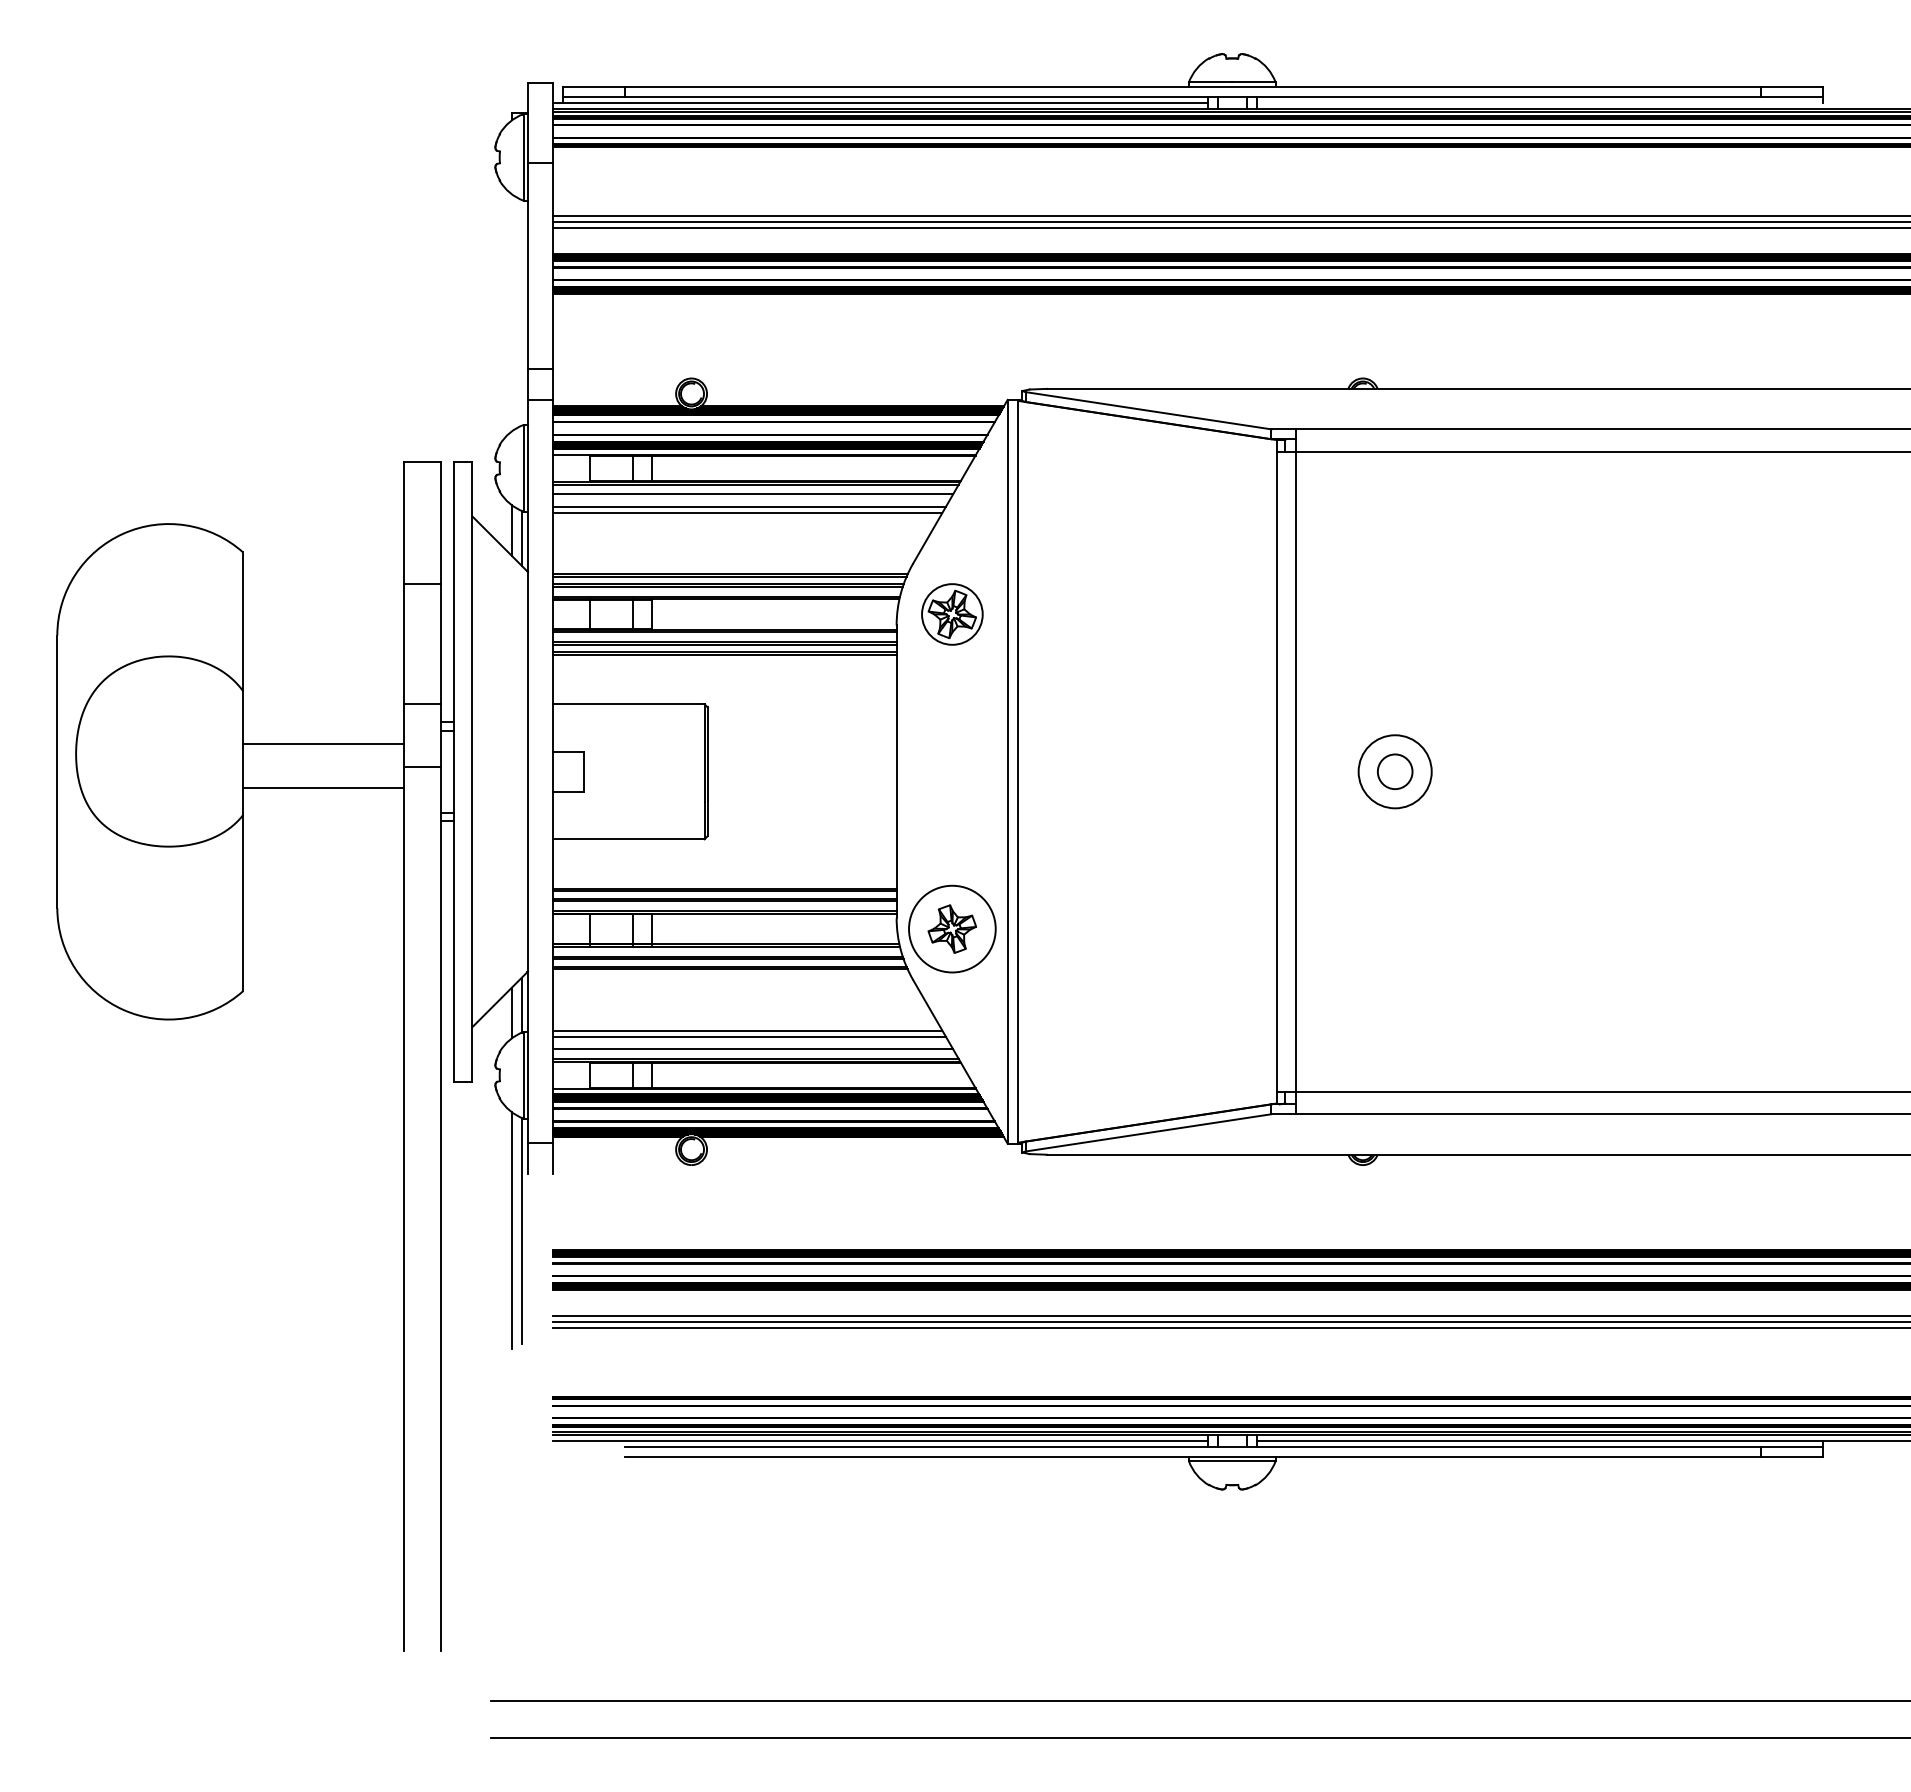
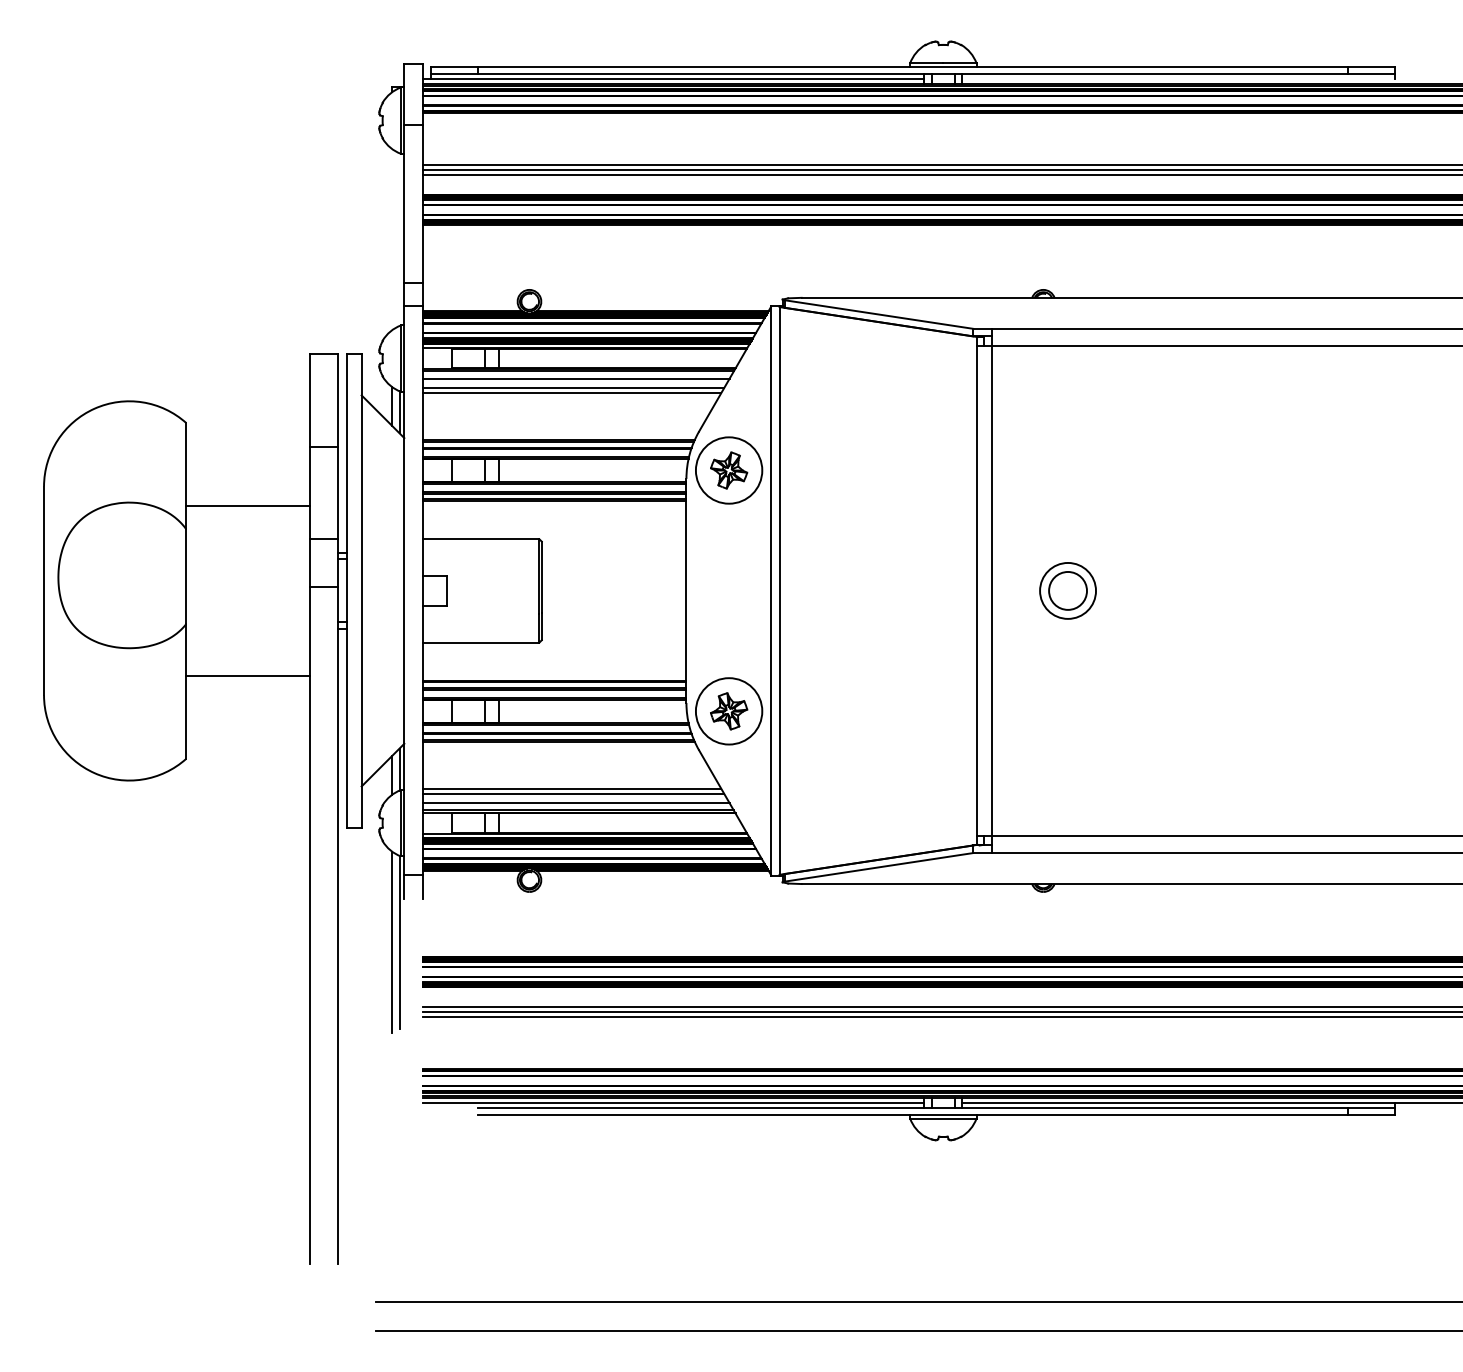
circle: (952, 614) -> (729, 470), size x1.43
line: (323, 744) -> (247, 505), moved
circle: (1394, 771) -> (1067, 590), size x1.43
line: (323, 788) -> (247, 676), moved

